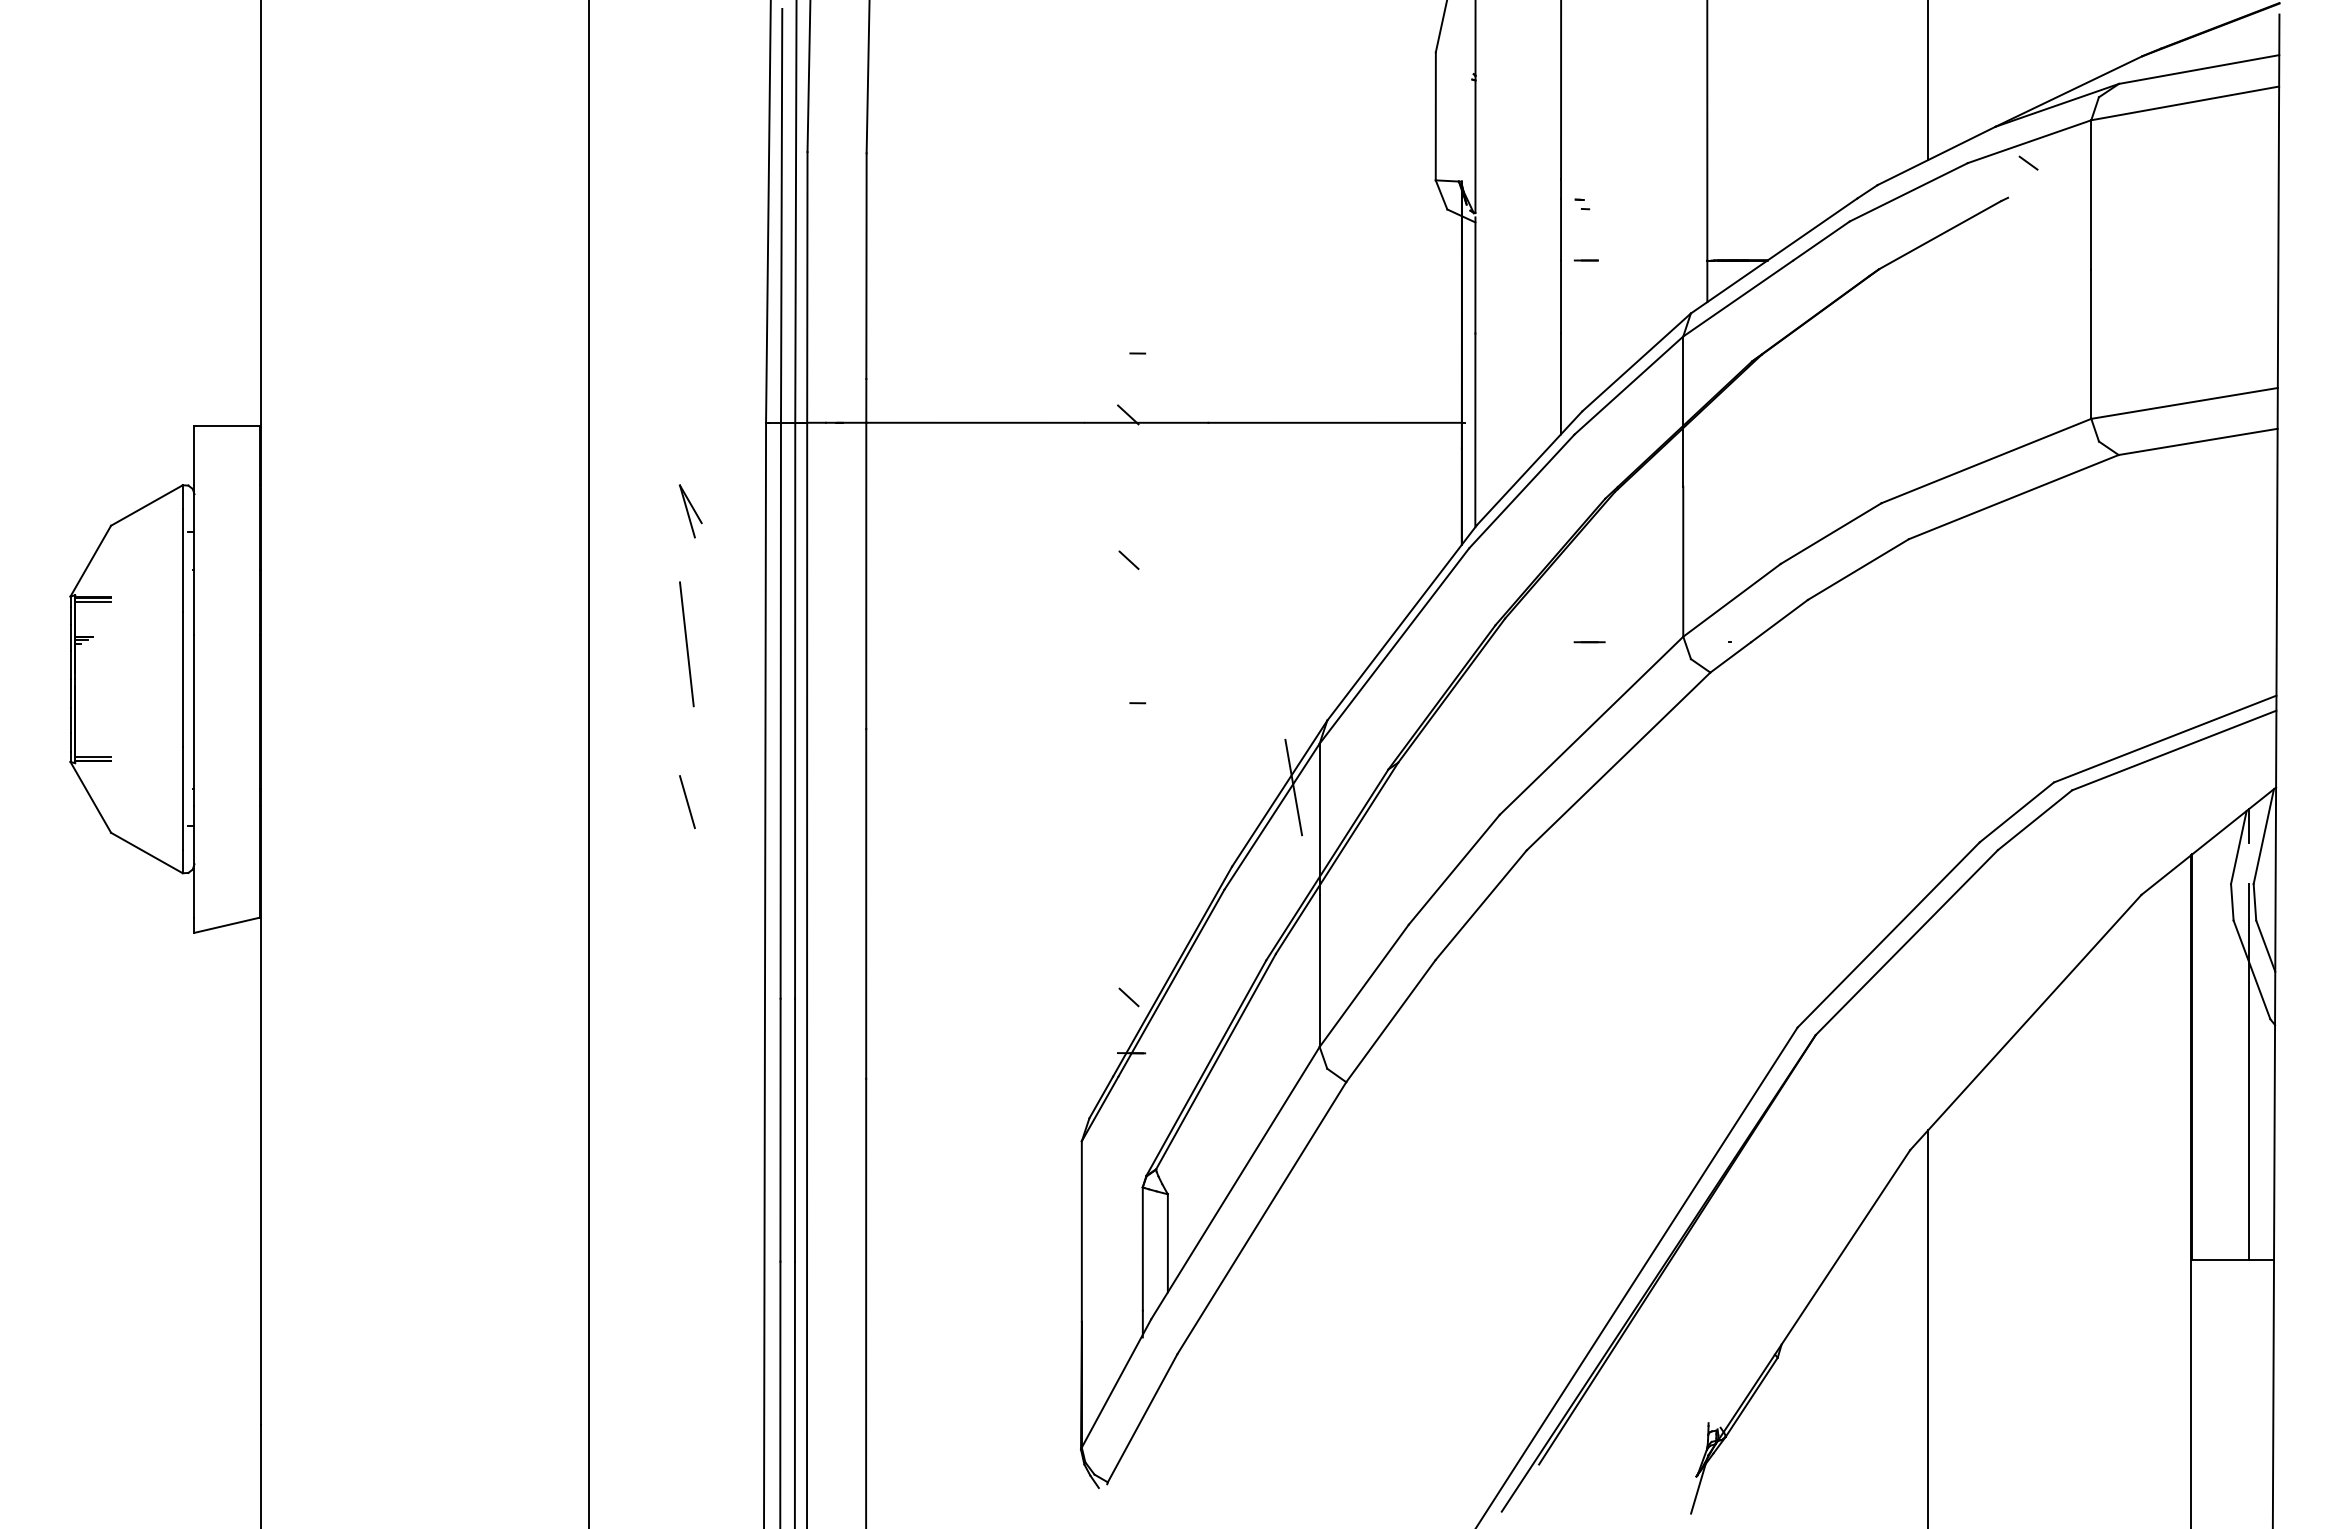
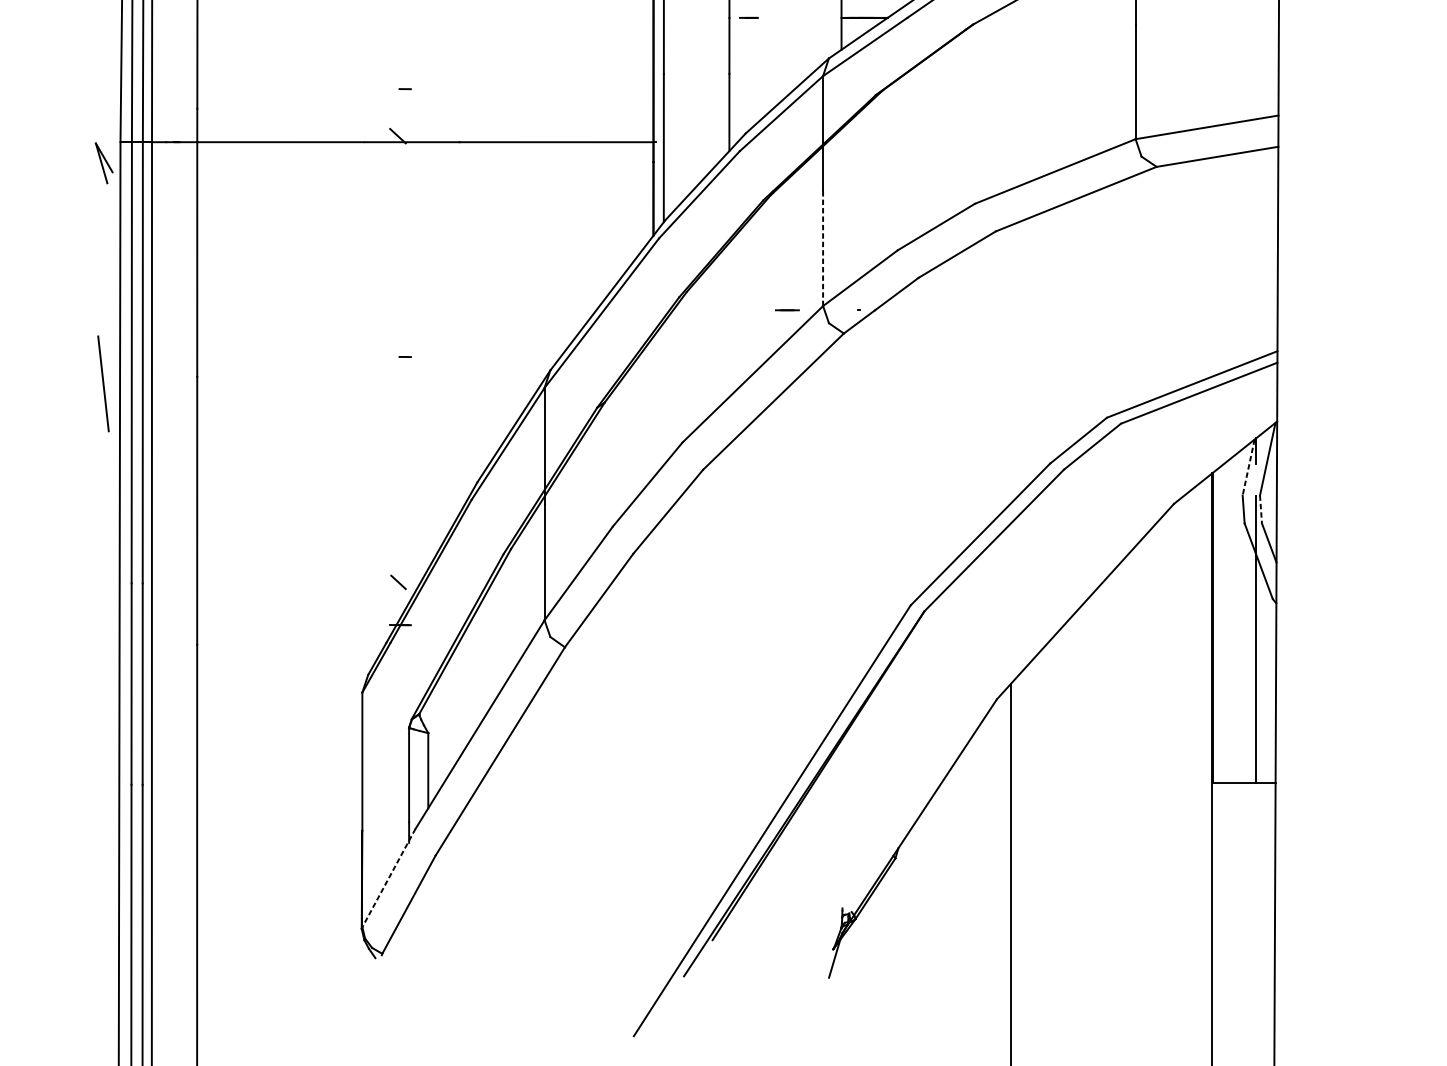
part: (690, 511) -> (103, 163), moved
line: (1128, 559) -> (398, 246), removed
line: (1683, 561) -> (823, 248), solid -> dashed
line: (1589, 642) -> (787, 310), moved
line: (686, 644) -> (103, 384), moved
line: (1293, 787) -> (524, 421), removed
line: (687, 802) -> (60, 433), removed
line: (2238, 847) -> (1248, 467), solid -> dashed
line: (2254, 902) -> (1260, 509), solid -> dashed
line: (1116, 1383) -> (388, 878), solid -> dashed

